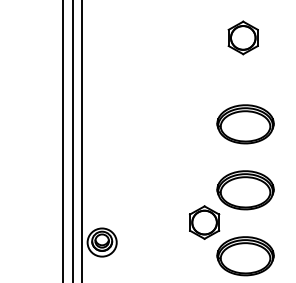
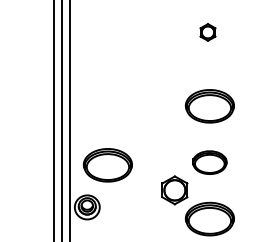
part: (242, 38) -> (207, 32), size x0.6
part: (245, 190) -> (209, 162), size x0.7
part: (125, 193) -> (107, 165), added

